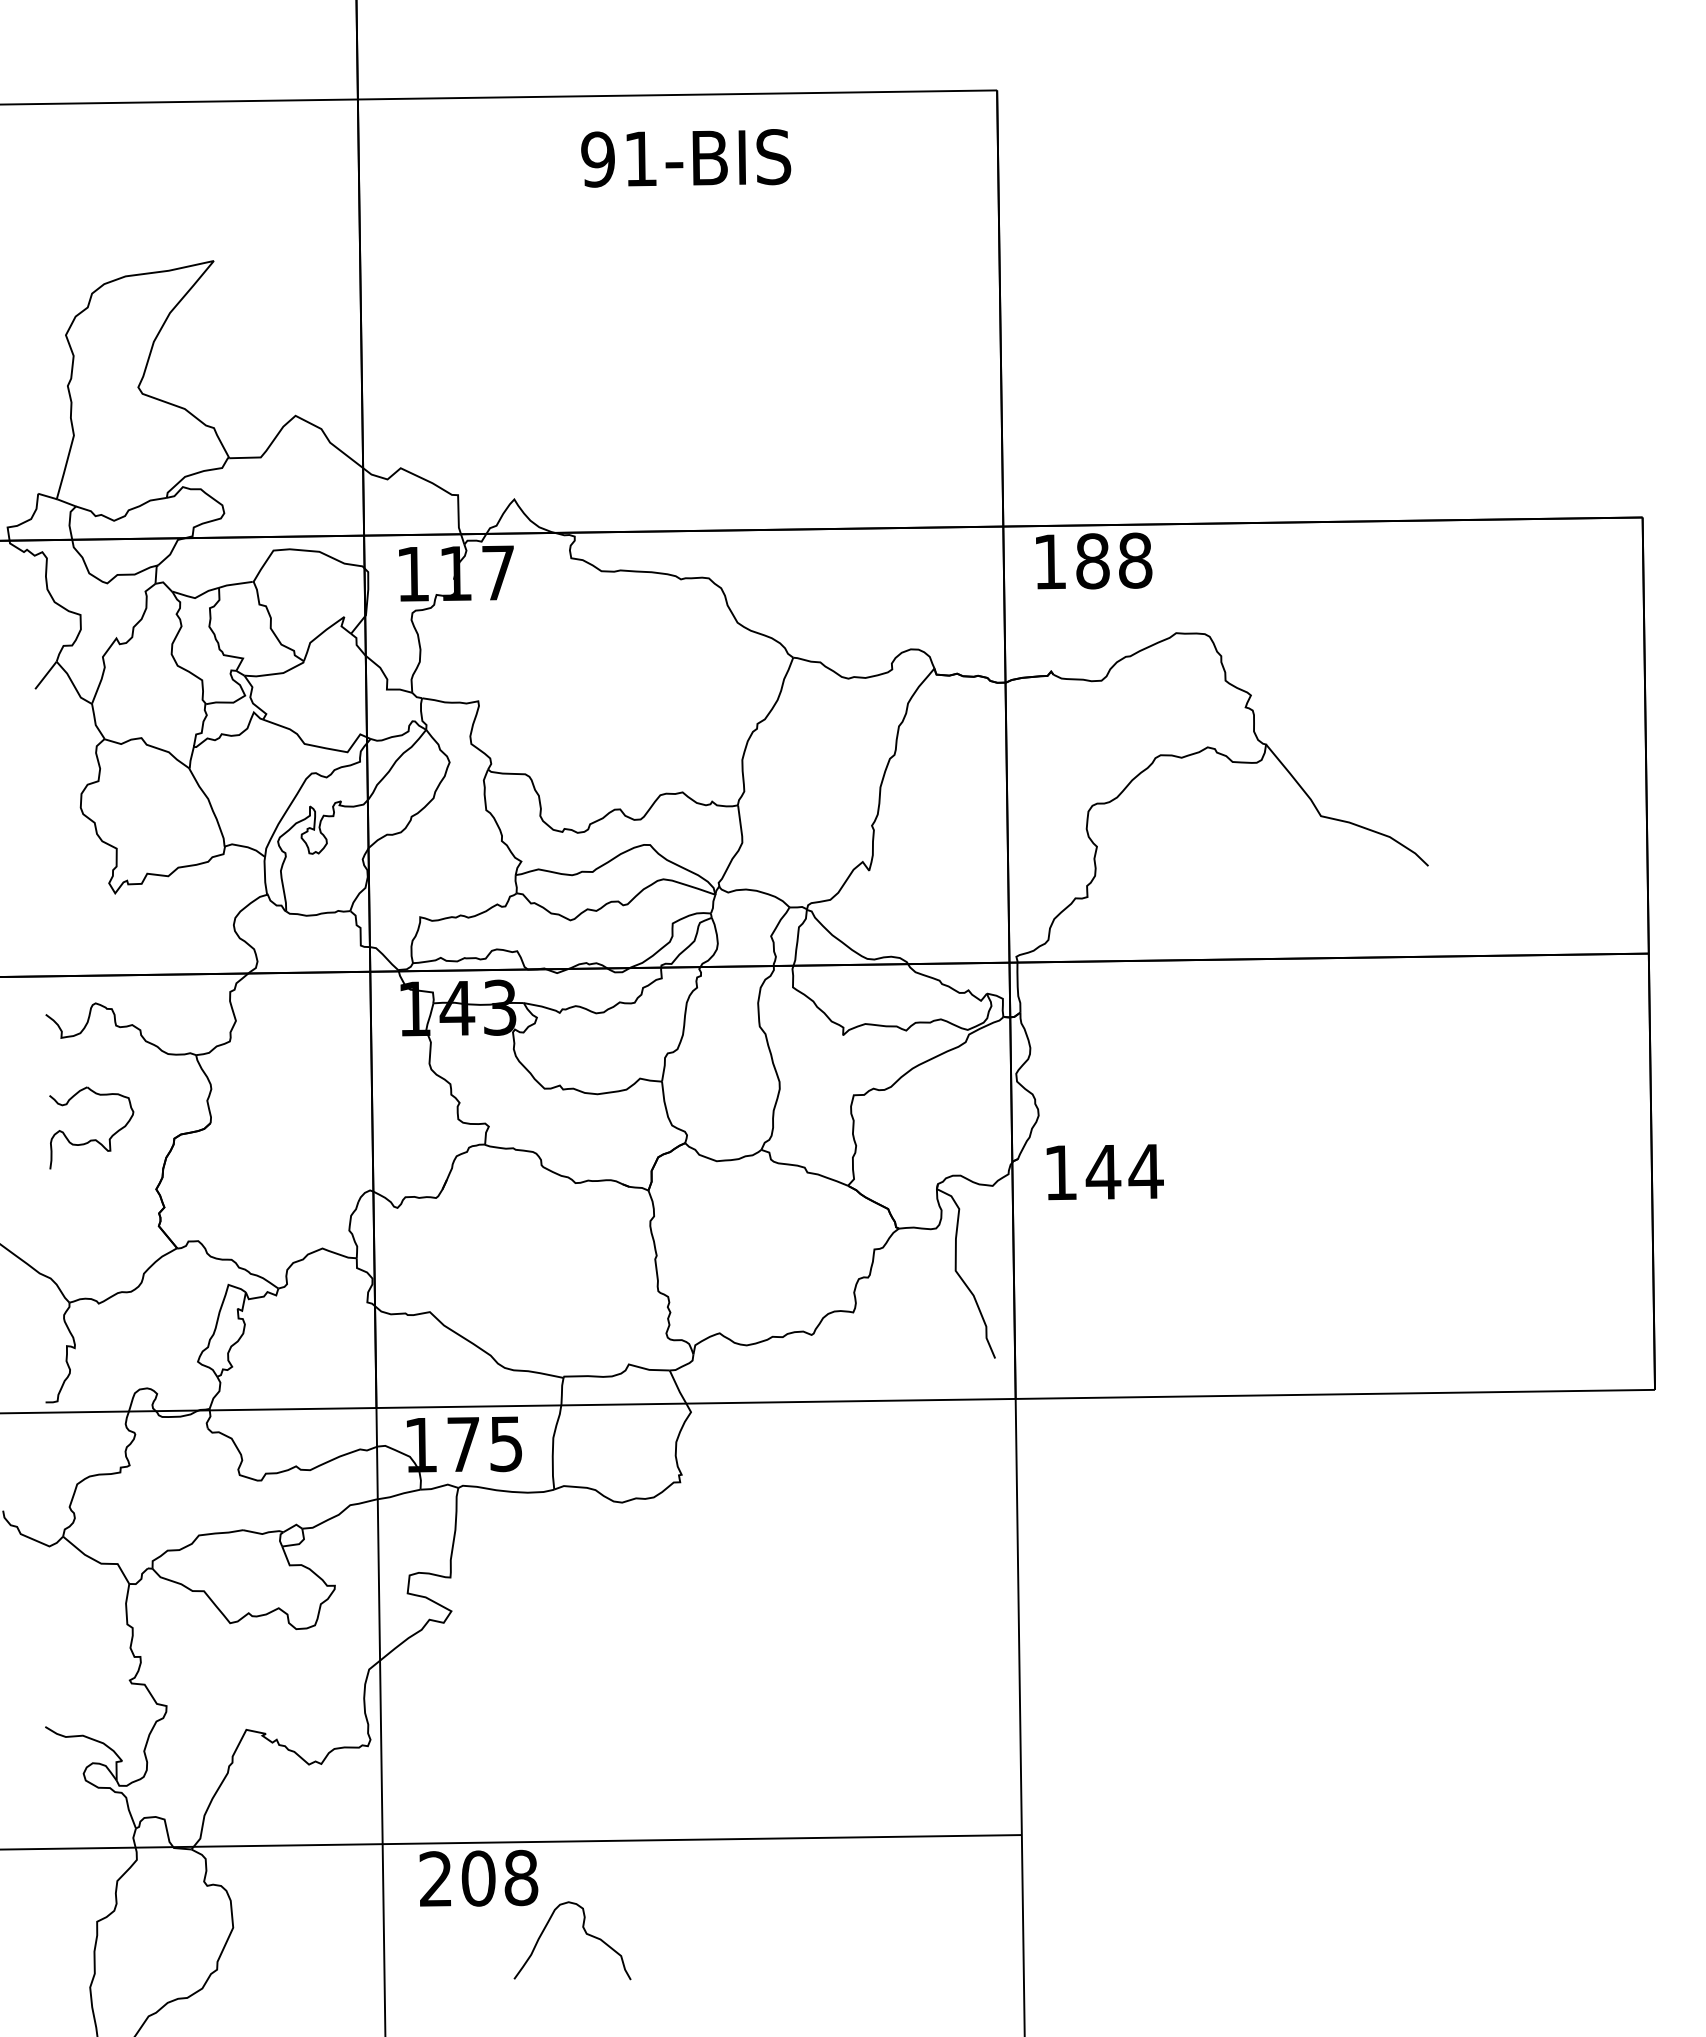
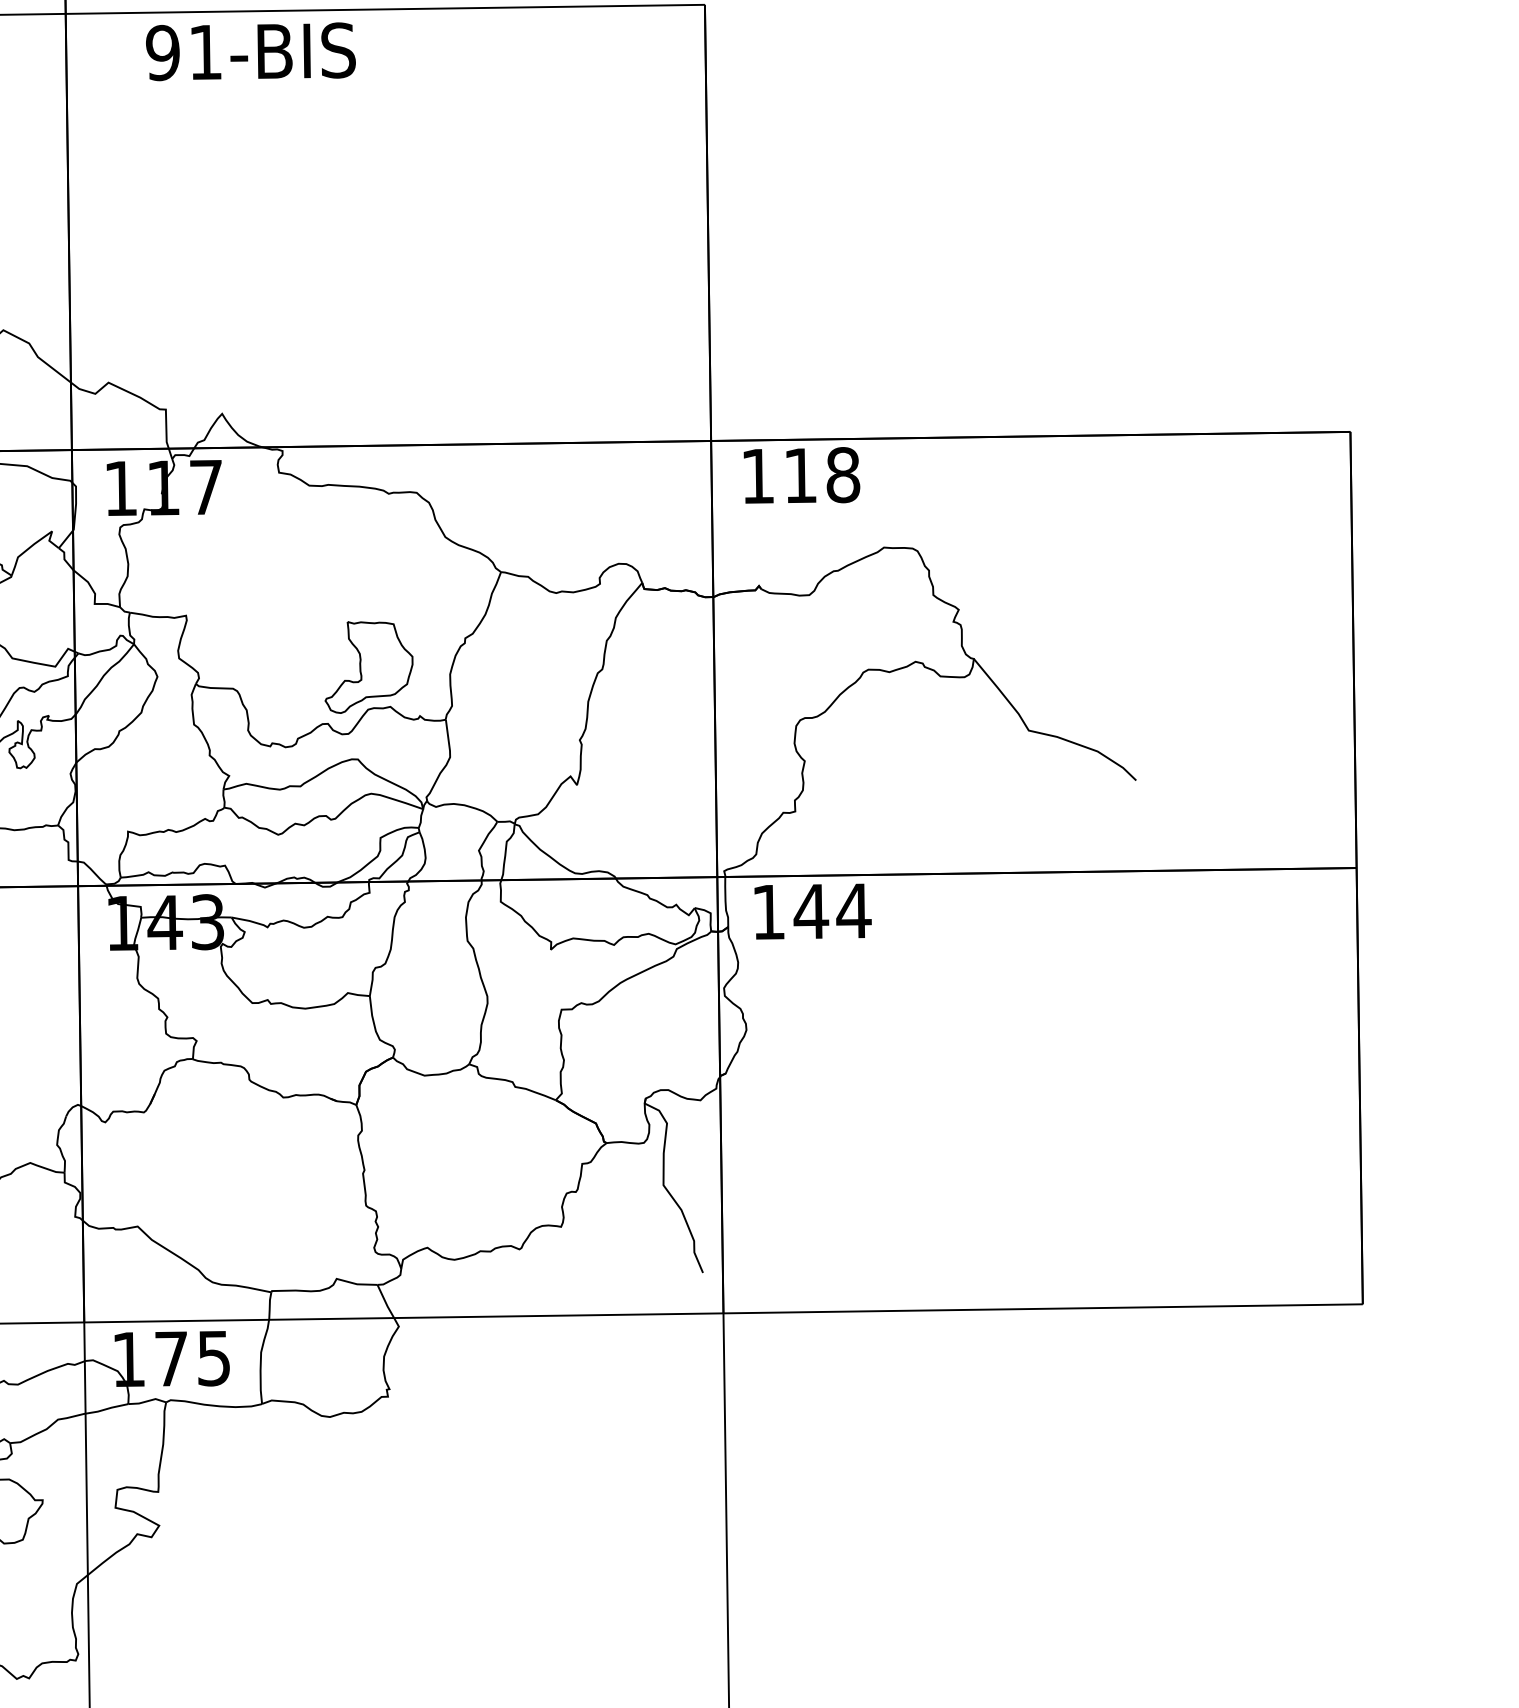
text: (686, 158) -> (251, 51), moved
text: (1092, 561) -> (800, 475), 188 -> 118
part: (660, 752) -> (368, 666), added
text: (1104, 1172) -> (812, 911), moved

